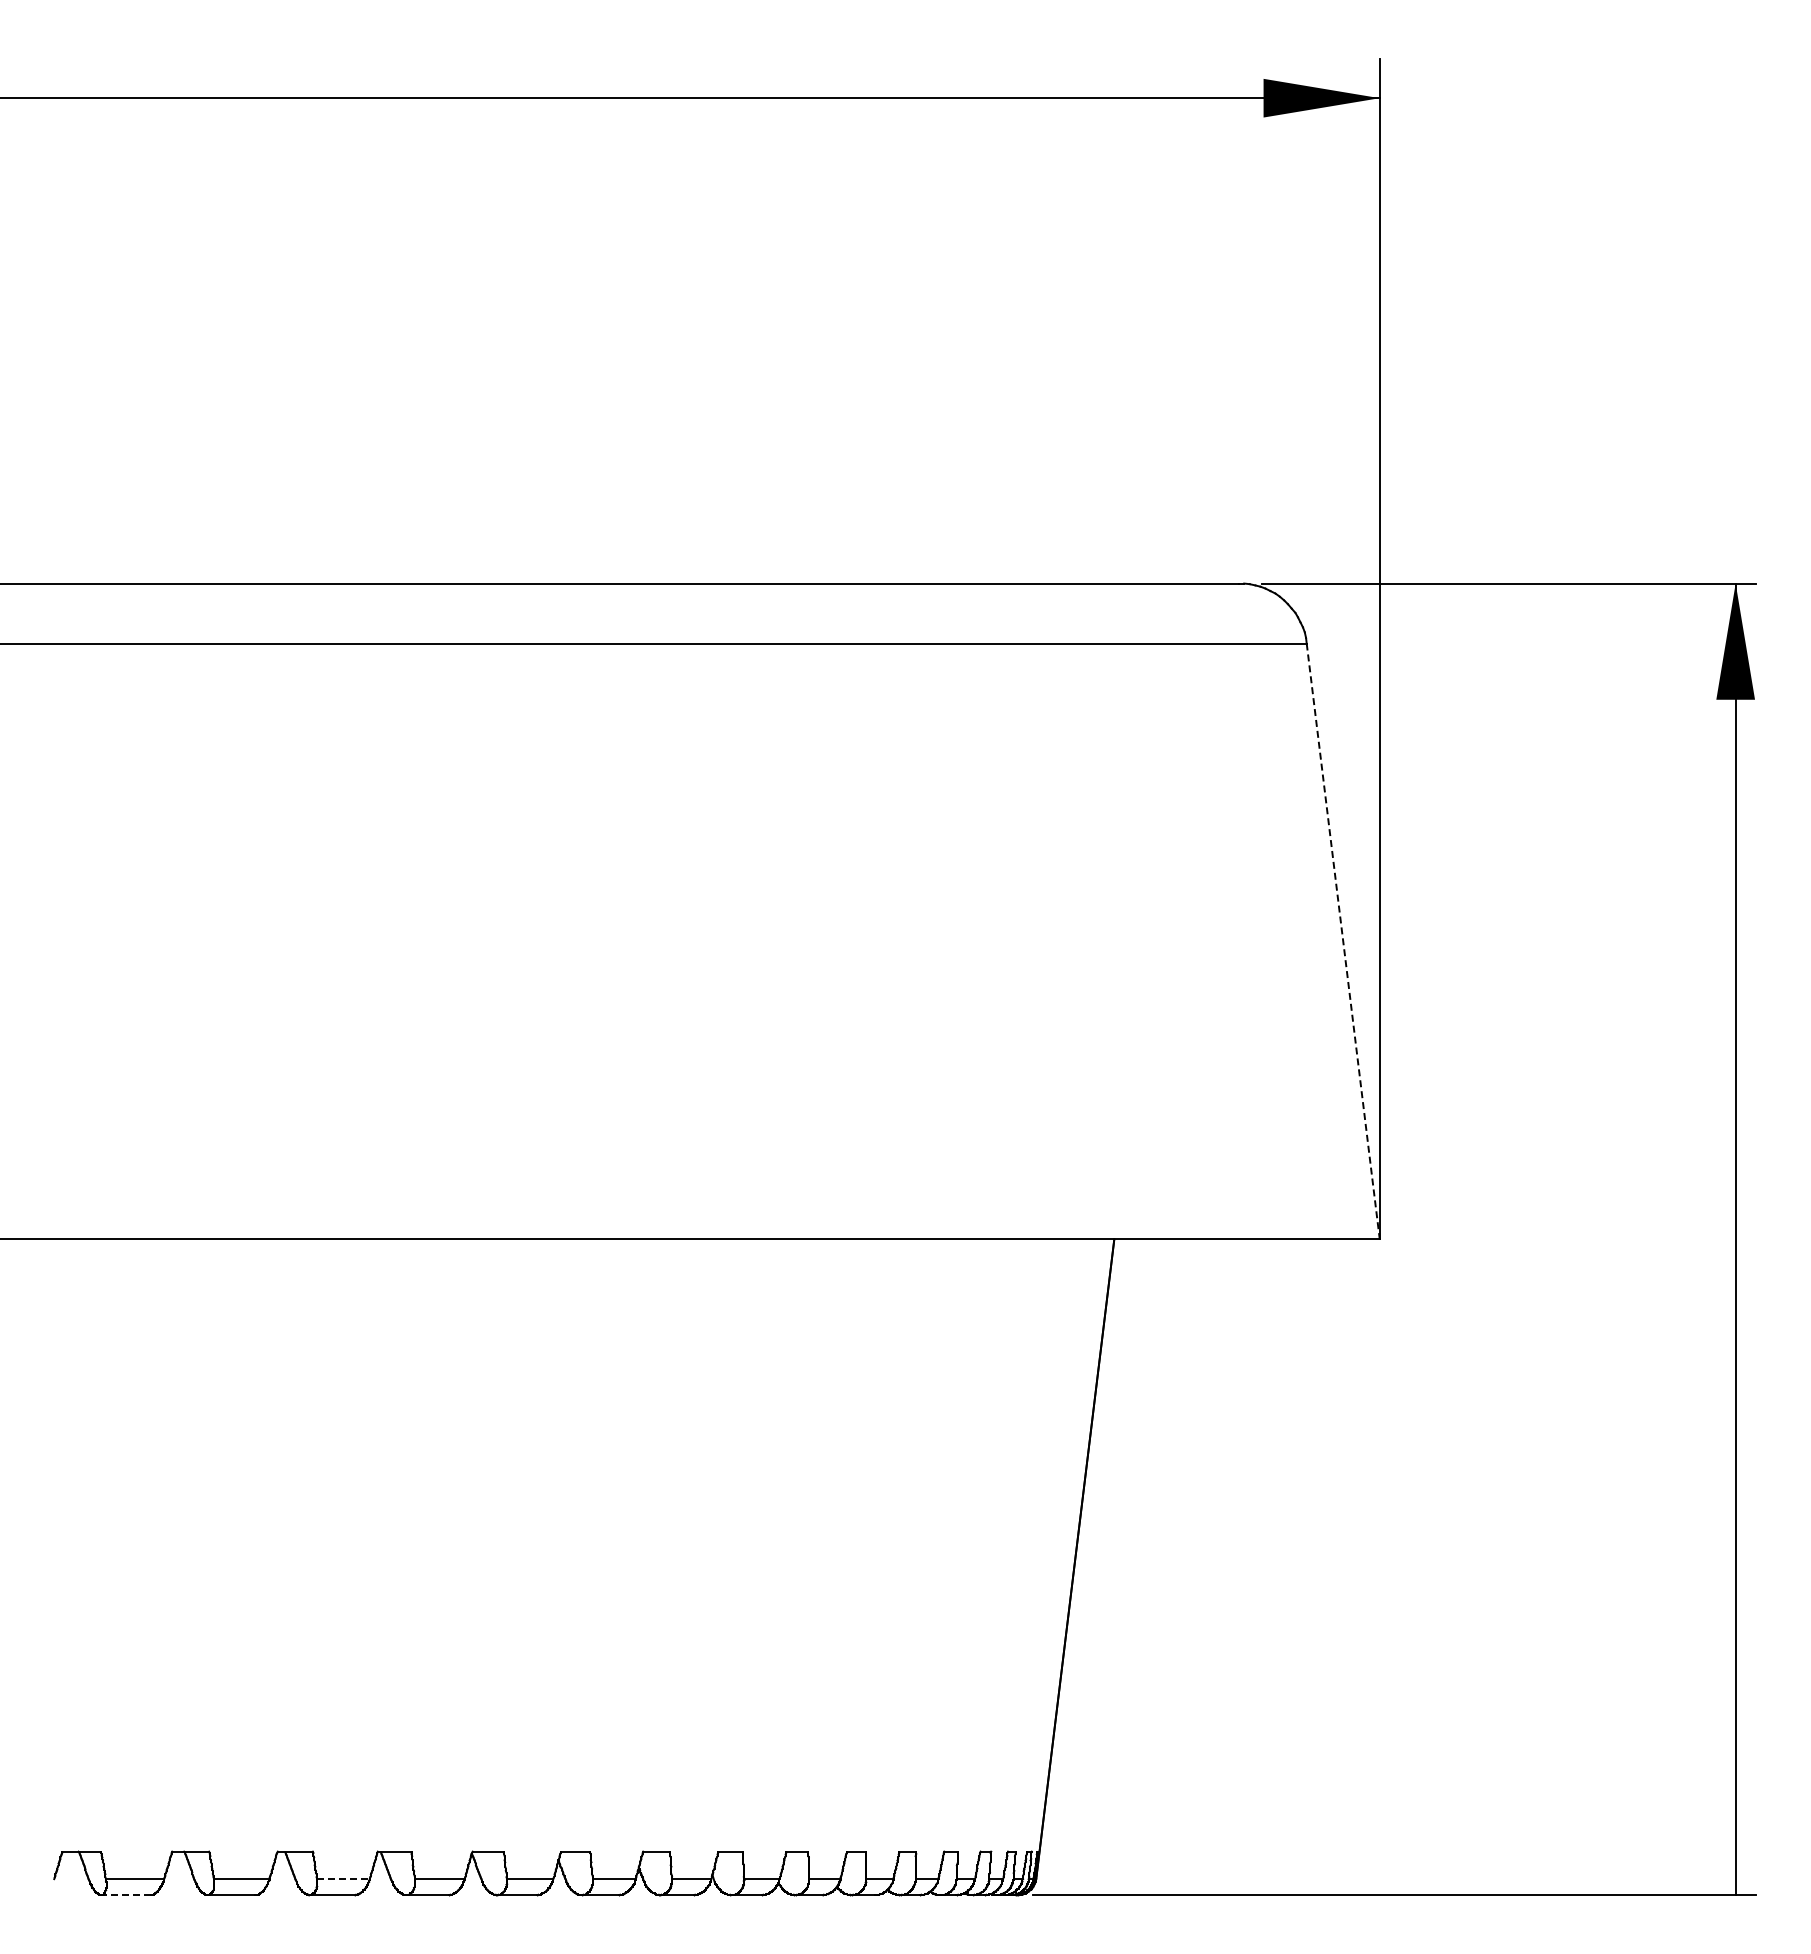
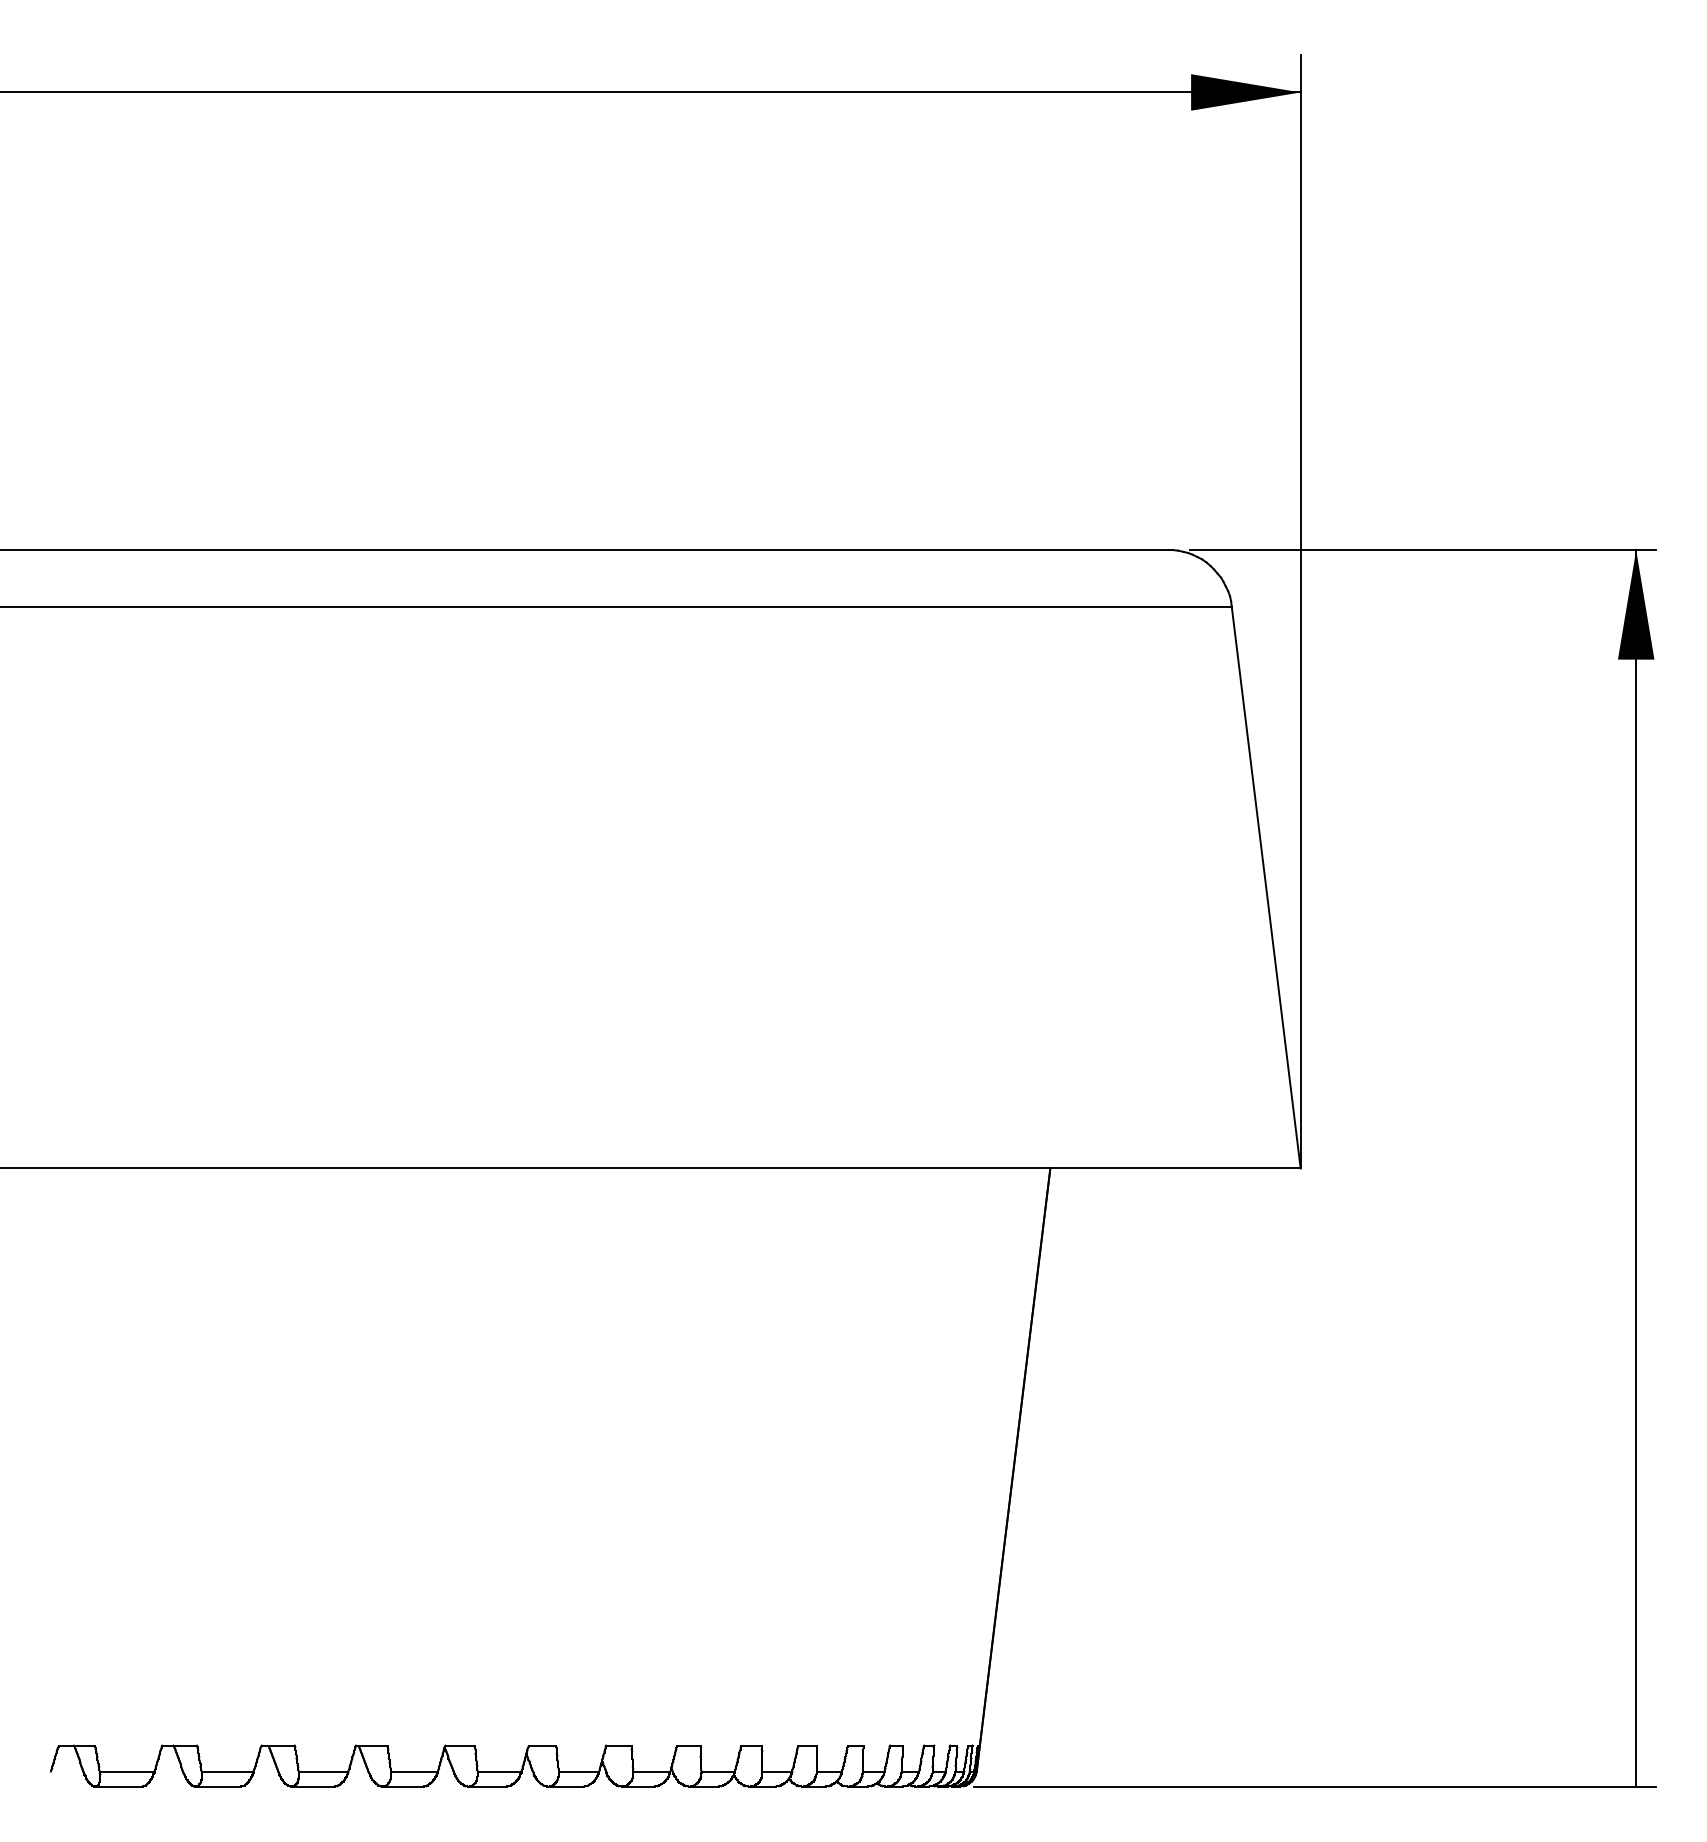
line: (1343, 942) -> (1266, 888), dashed -> solid
line: (343, 1879) -> (323, 1771), dashed -> solid
line: (126, 1895) -> (119, 1786), dashed -> solid

